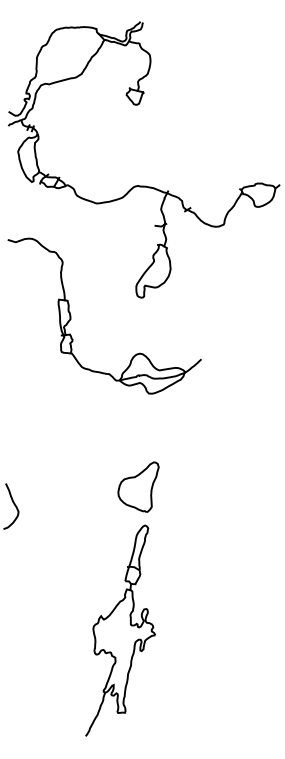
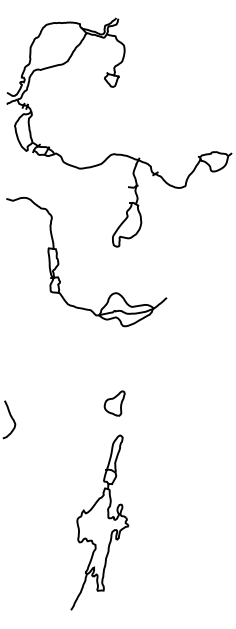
part: (138, 486) -> (114, 403), size x0.6

